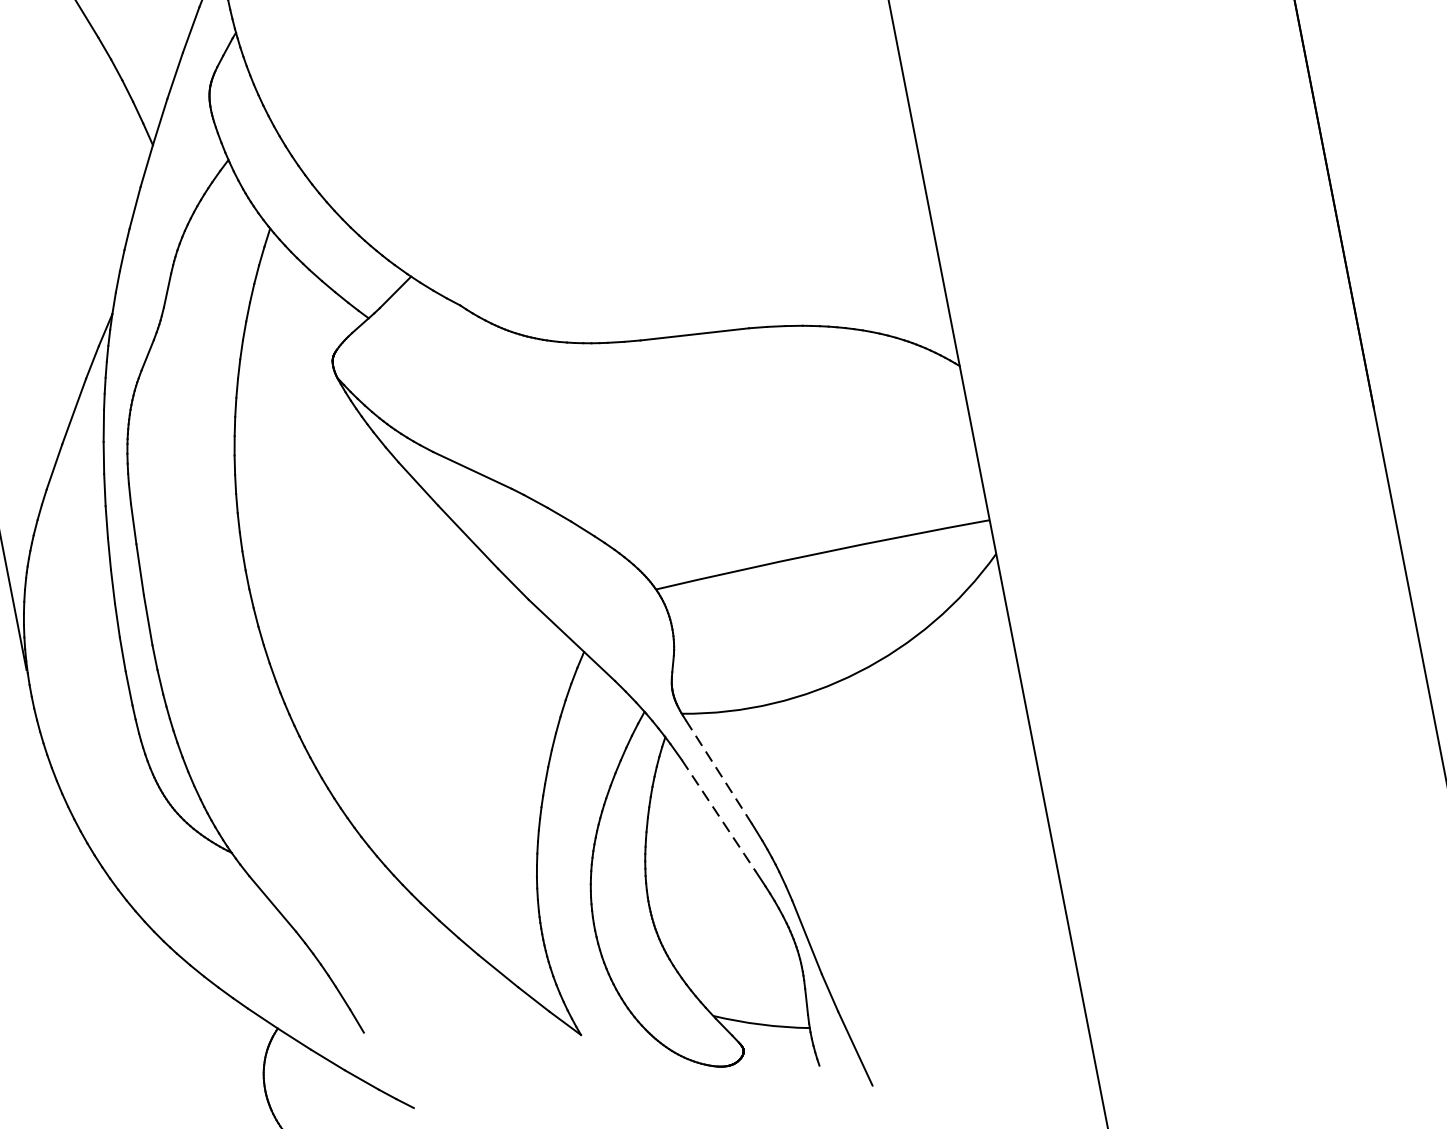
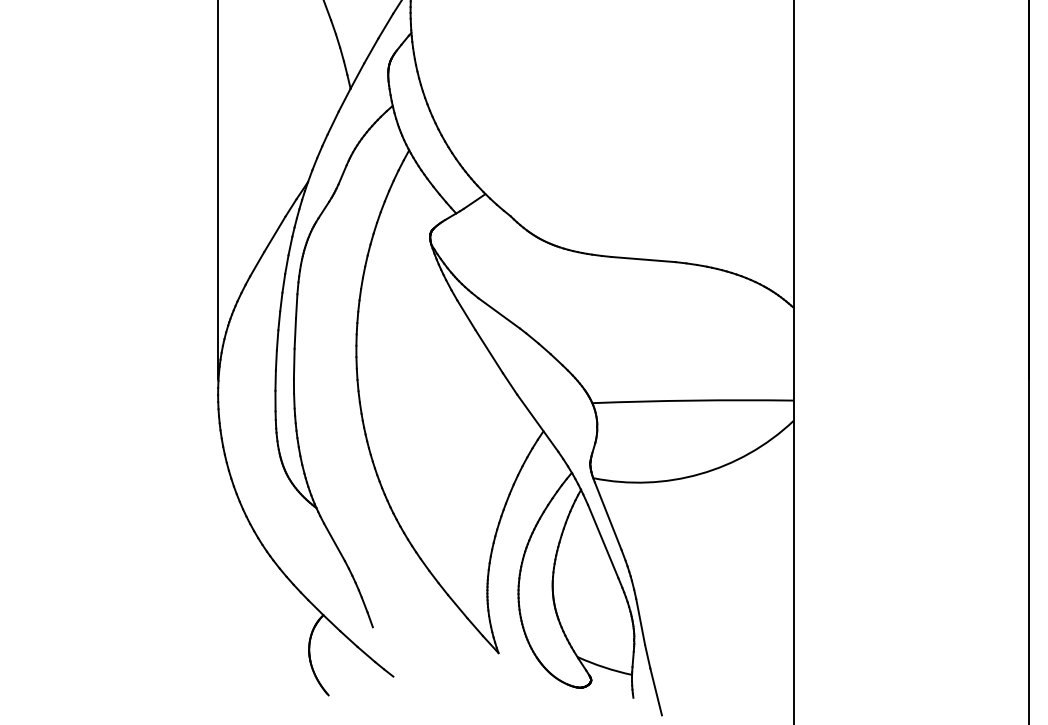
line: (719, 772) -> (608, 516), dashed -> solid
line: (719, 815) -> (603, 541), dashed -> solid

